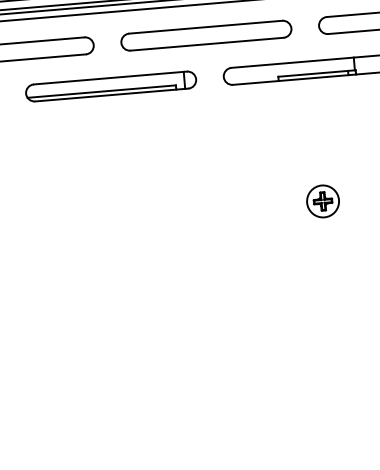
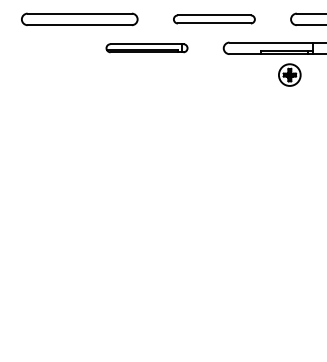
part: (206, 35) -> (214, 19), size x0.7
part: (110, 85) -> (146, 47), size x0.7
part: (322, 200) -> (289, 74), moved

